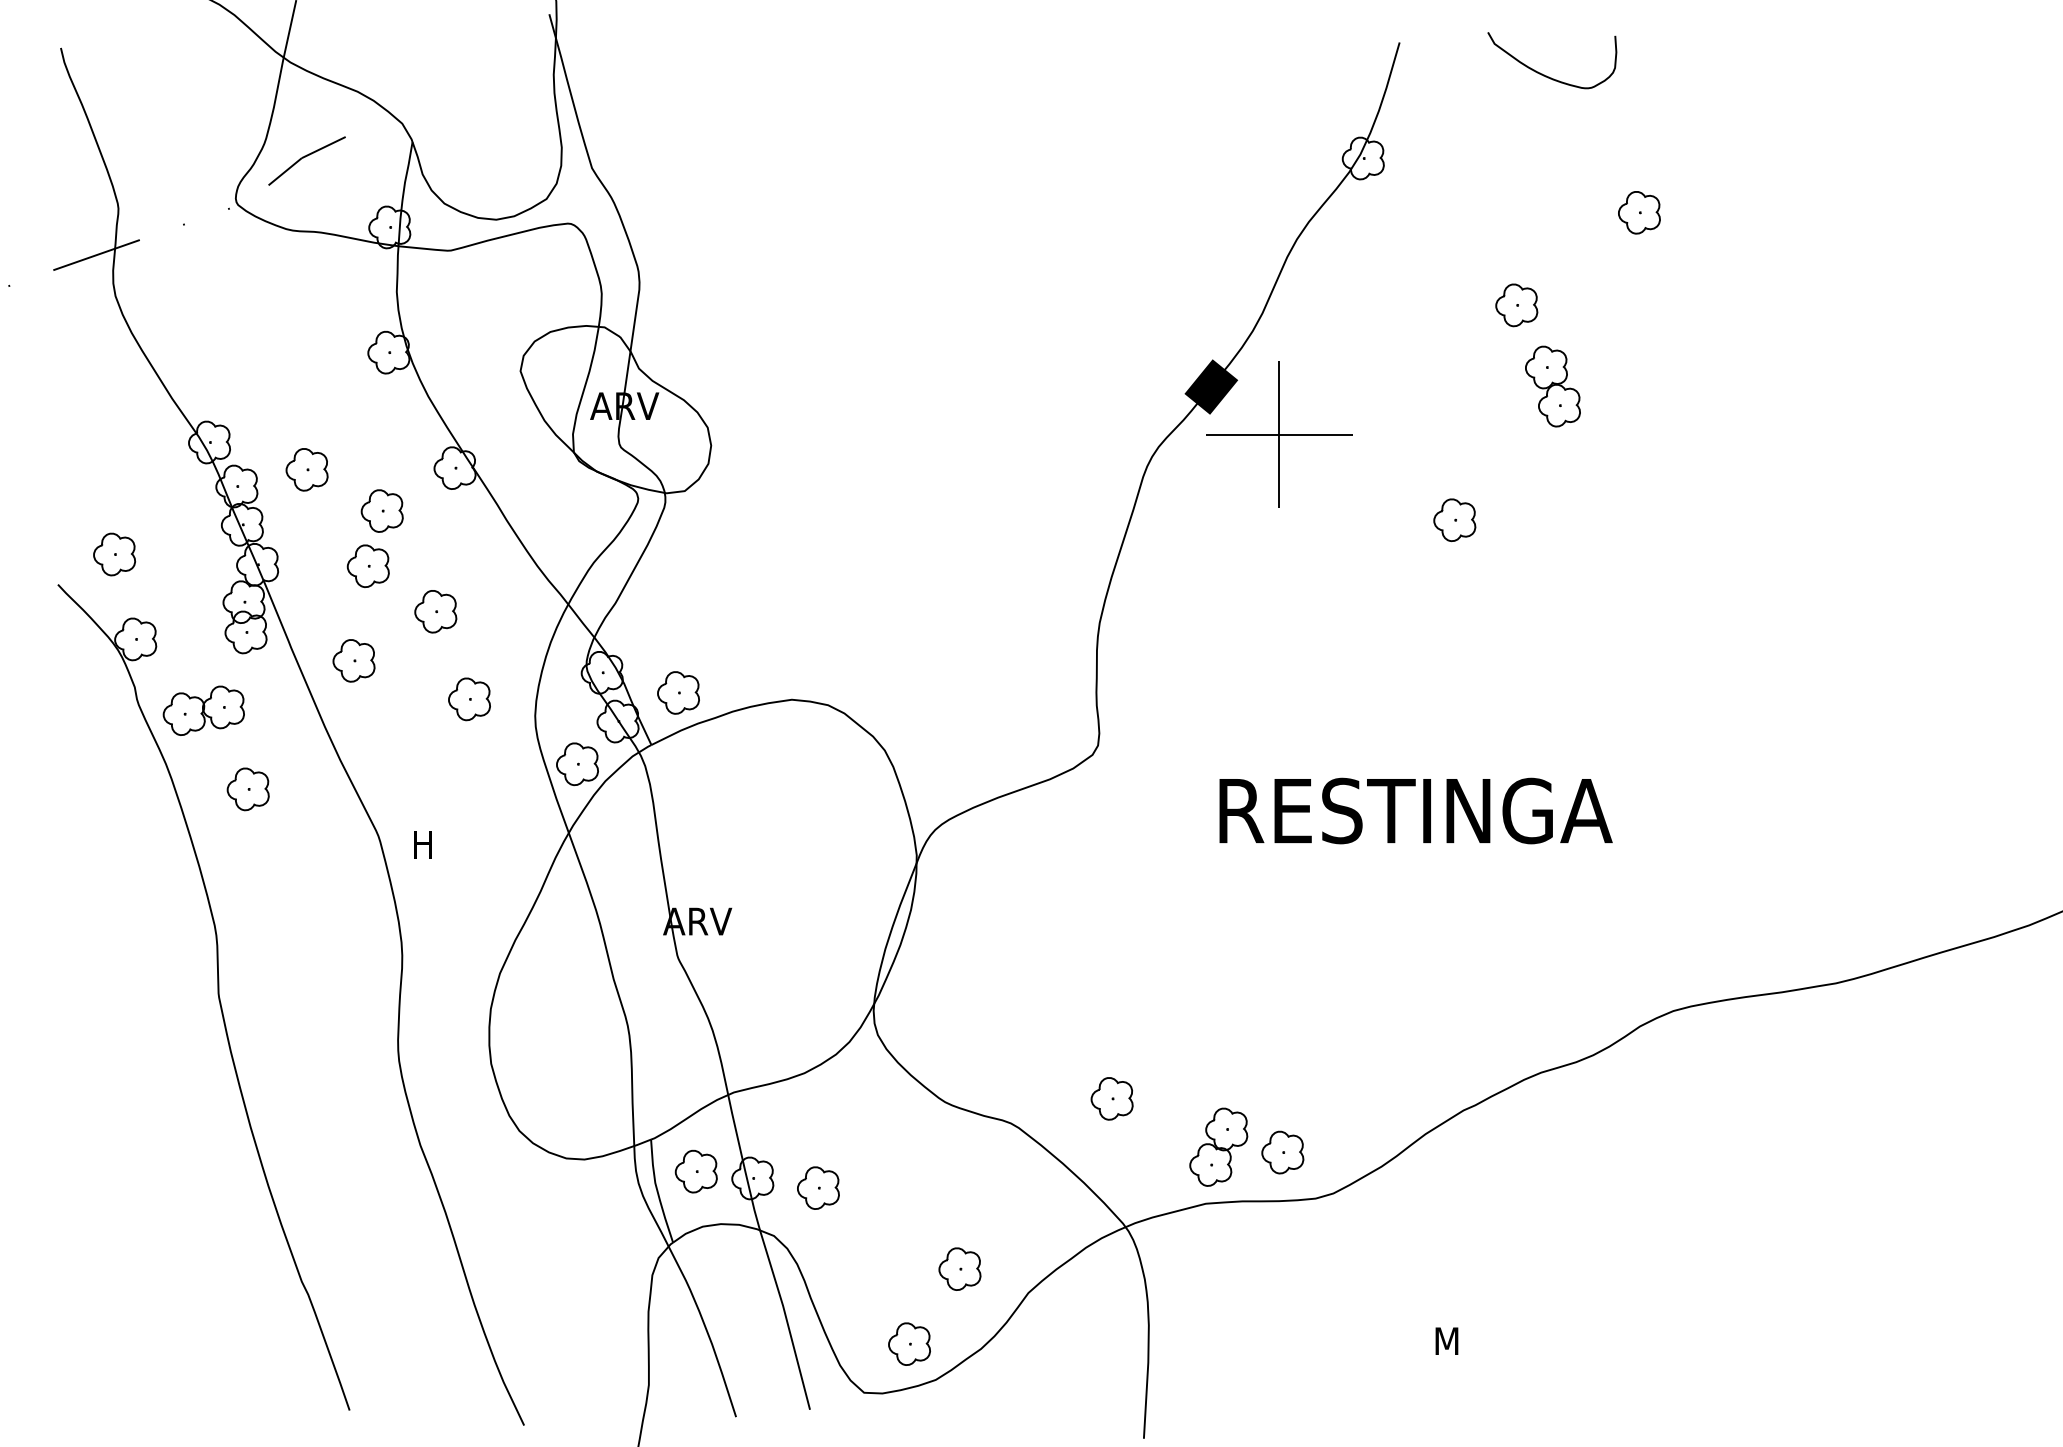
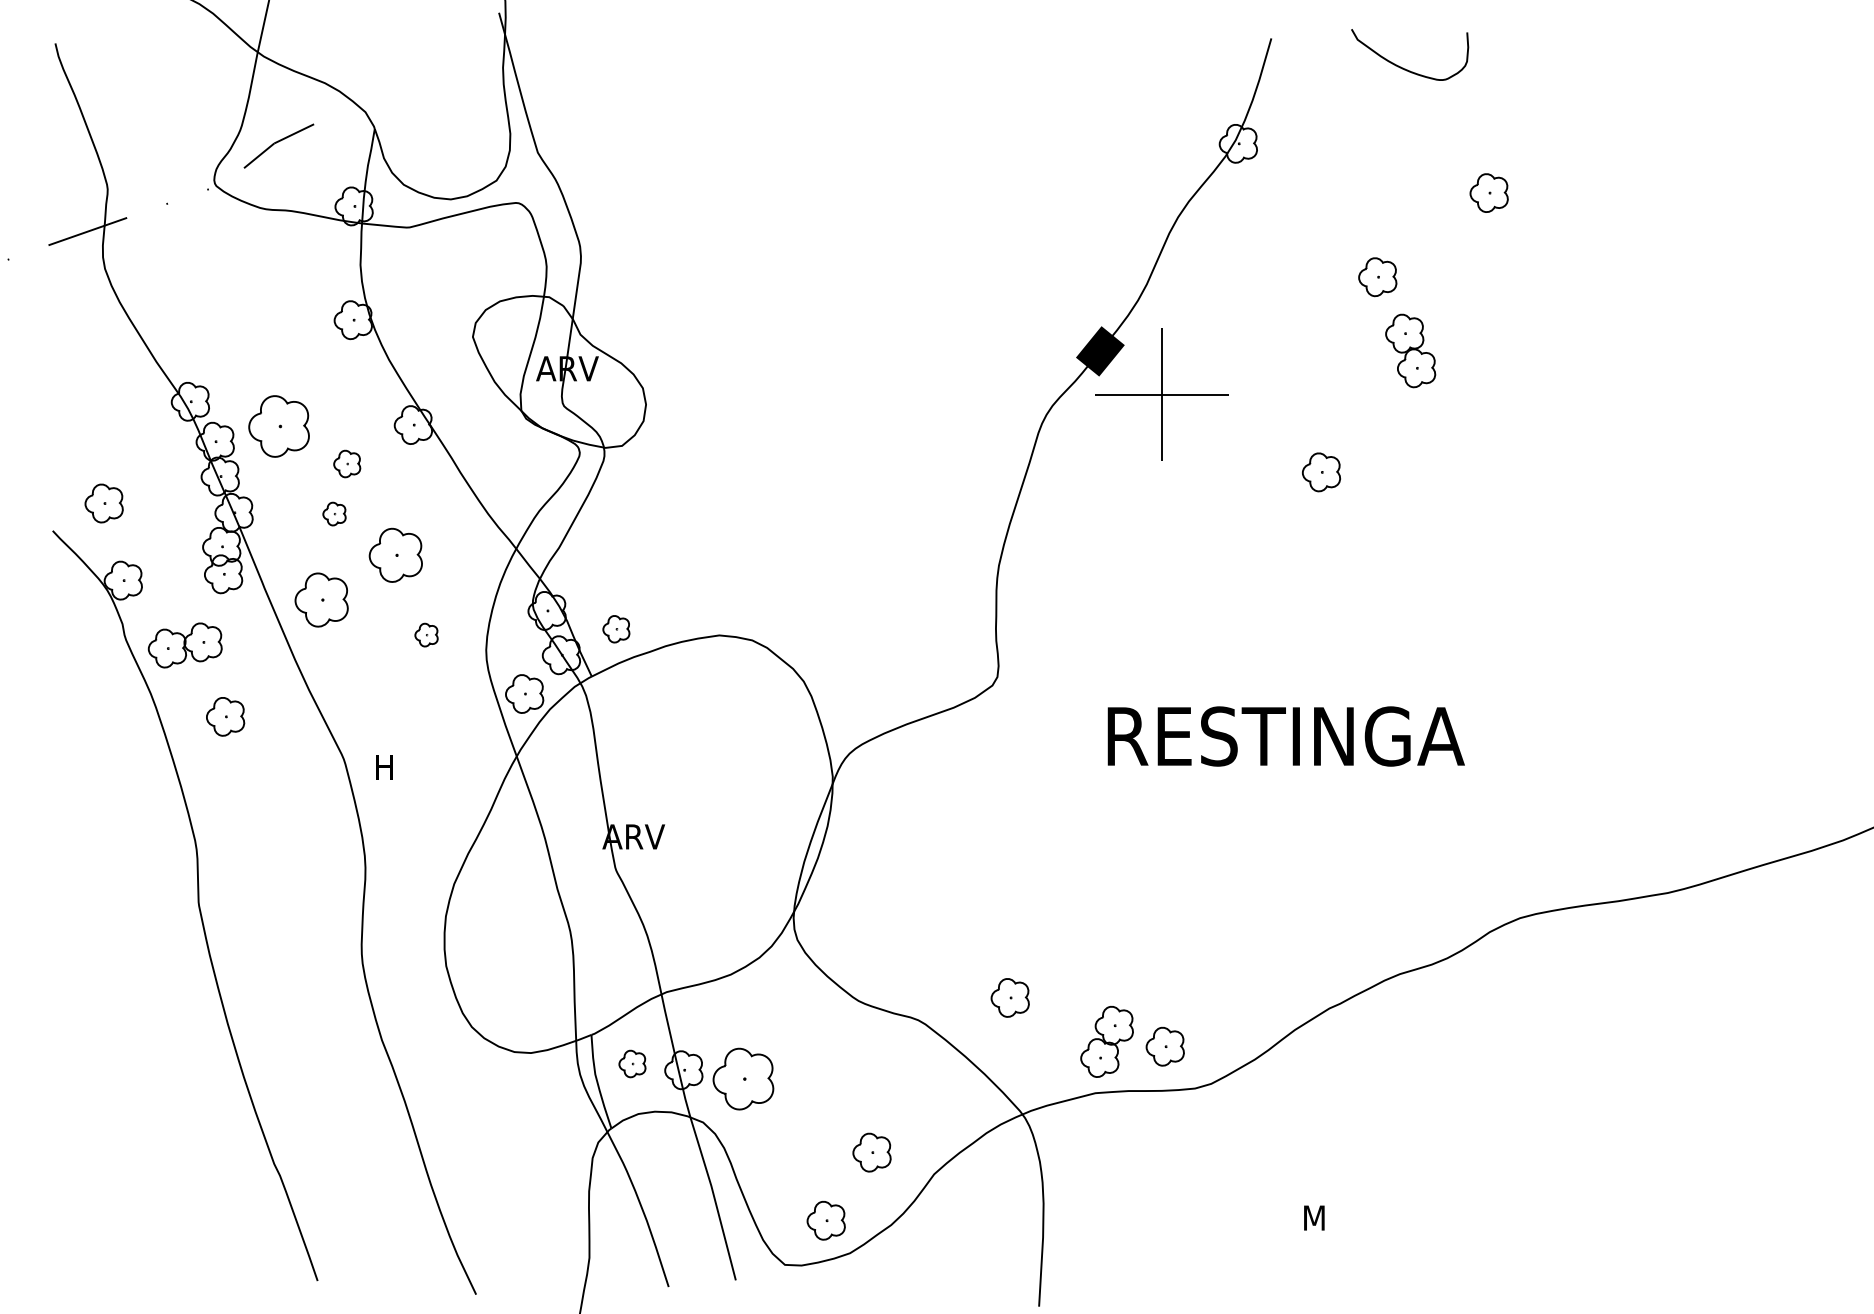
part: (306, 469) -> (278, 426), size x1.6
part: (381, 510) -> (346, 463), size x0.7
part: (367, 565) -> (333, 513), size x0.6
part: (435, 611) -> (395, 555), size x1.4
part: (353, 660) -> (321, 599), size x1.4
part: (678, 692) -> (616, 628), size x0.7
part: (469, 699) -> (426, 635), size x0.6
part: (695, 1171) -> (631, 1063), size x0.7
part: (818, 1187) -> (743, 1078), size x1.6

